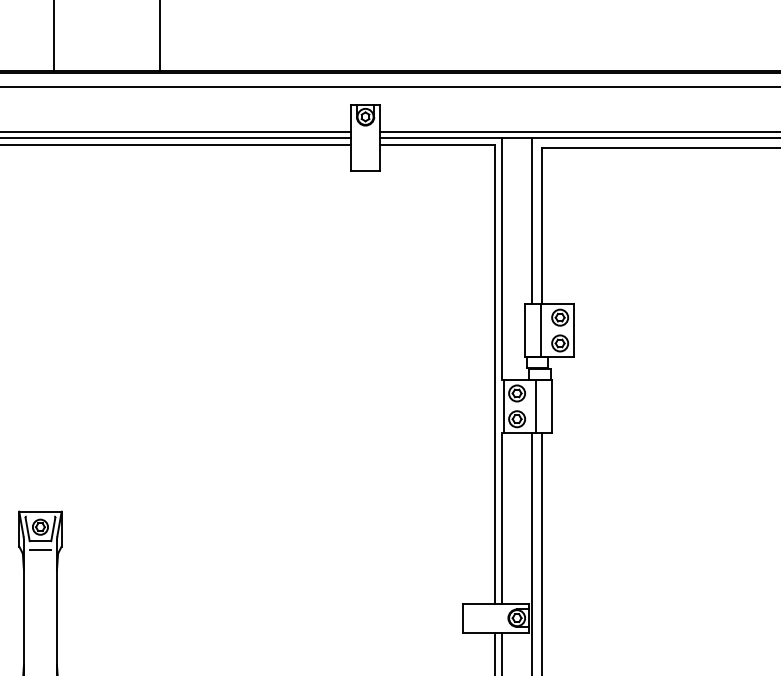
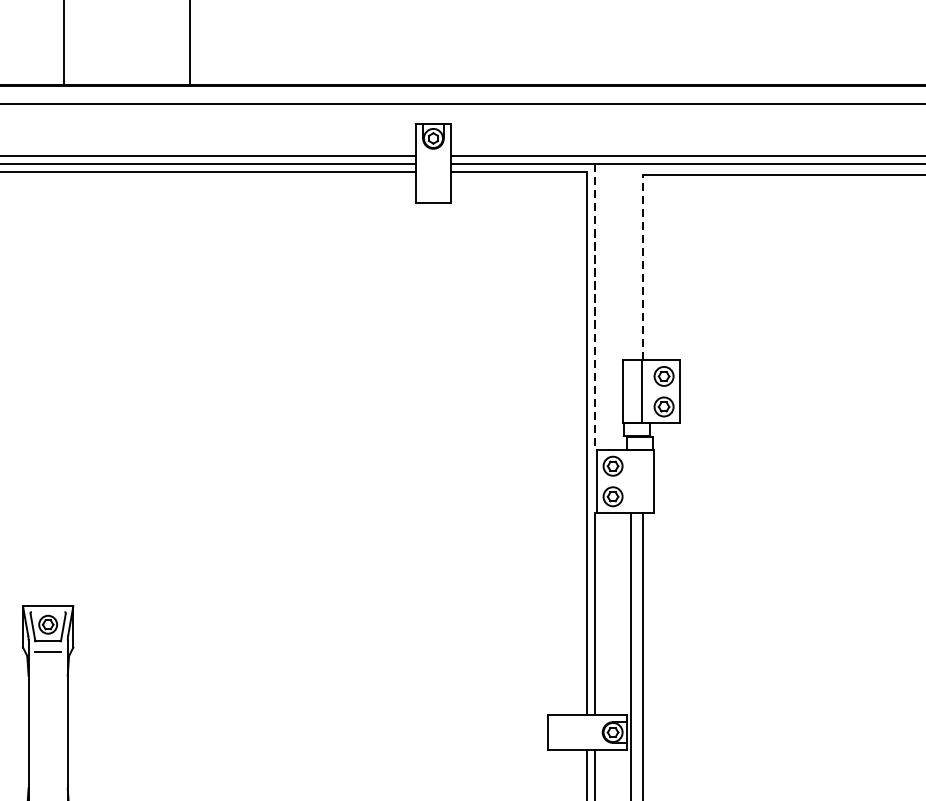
line: (532, 221) -> (631, 262), removed
line: (541, 225) -> (641, 267), solid -> dashed
line: (501, 259) -> (594, 307), solid -> dashed
line: (535, 405) -> (634, 480), removed

